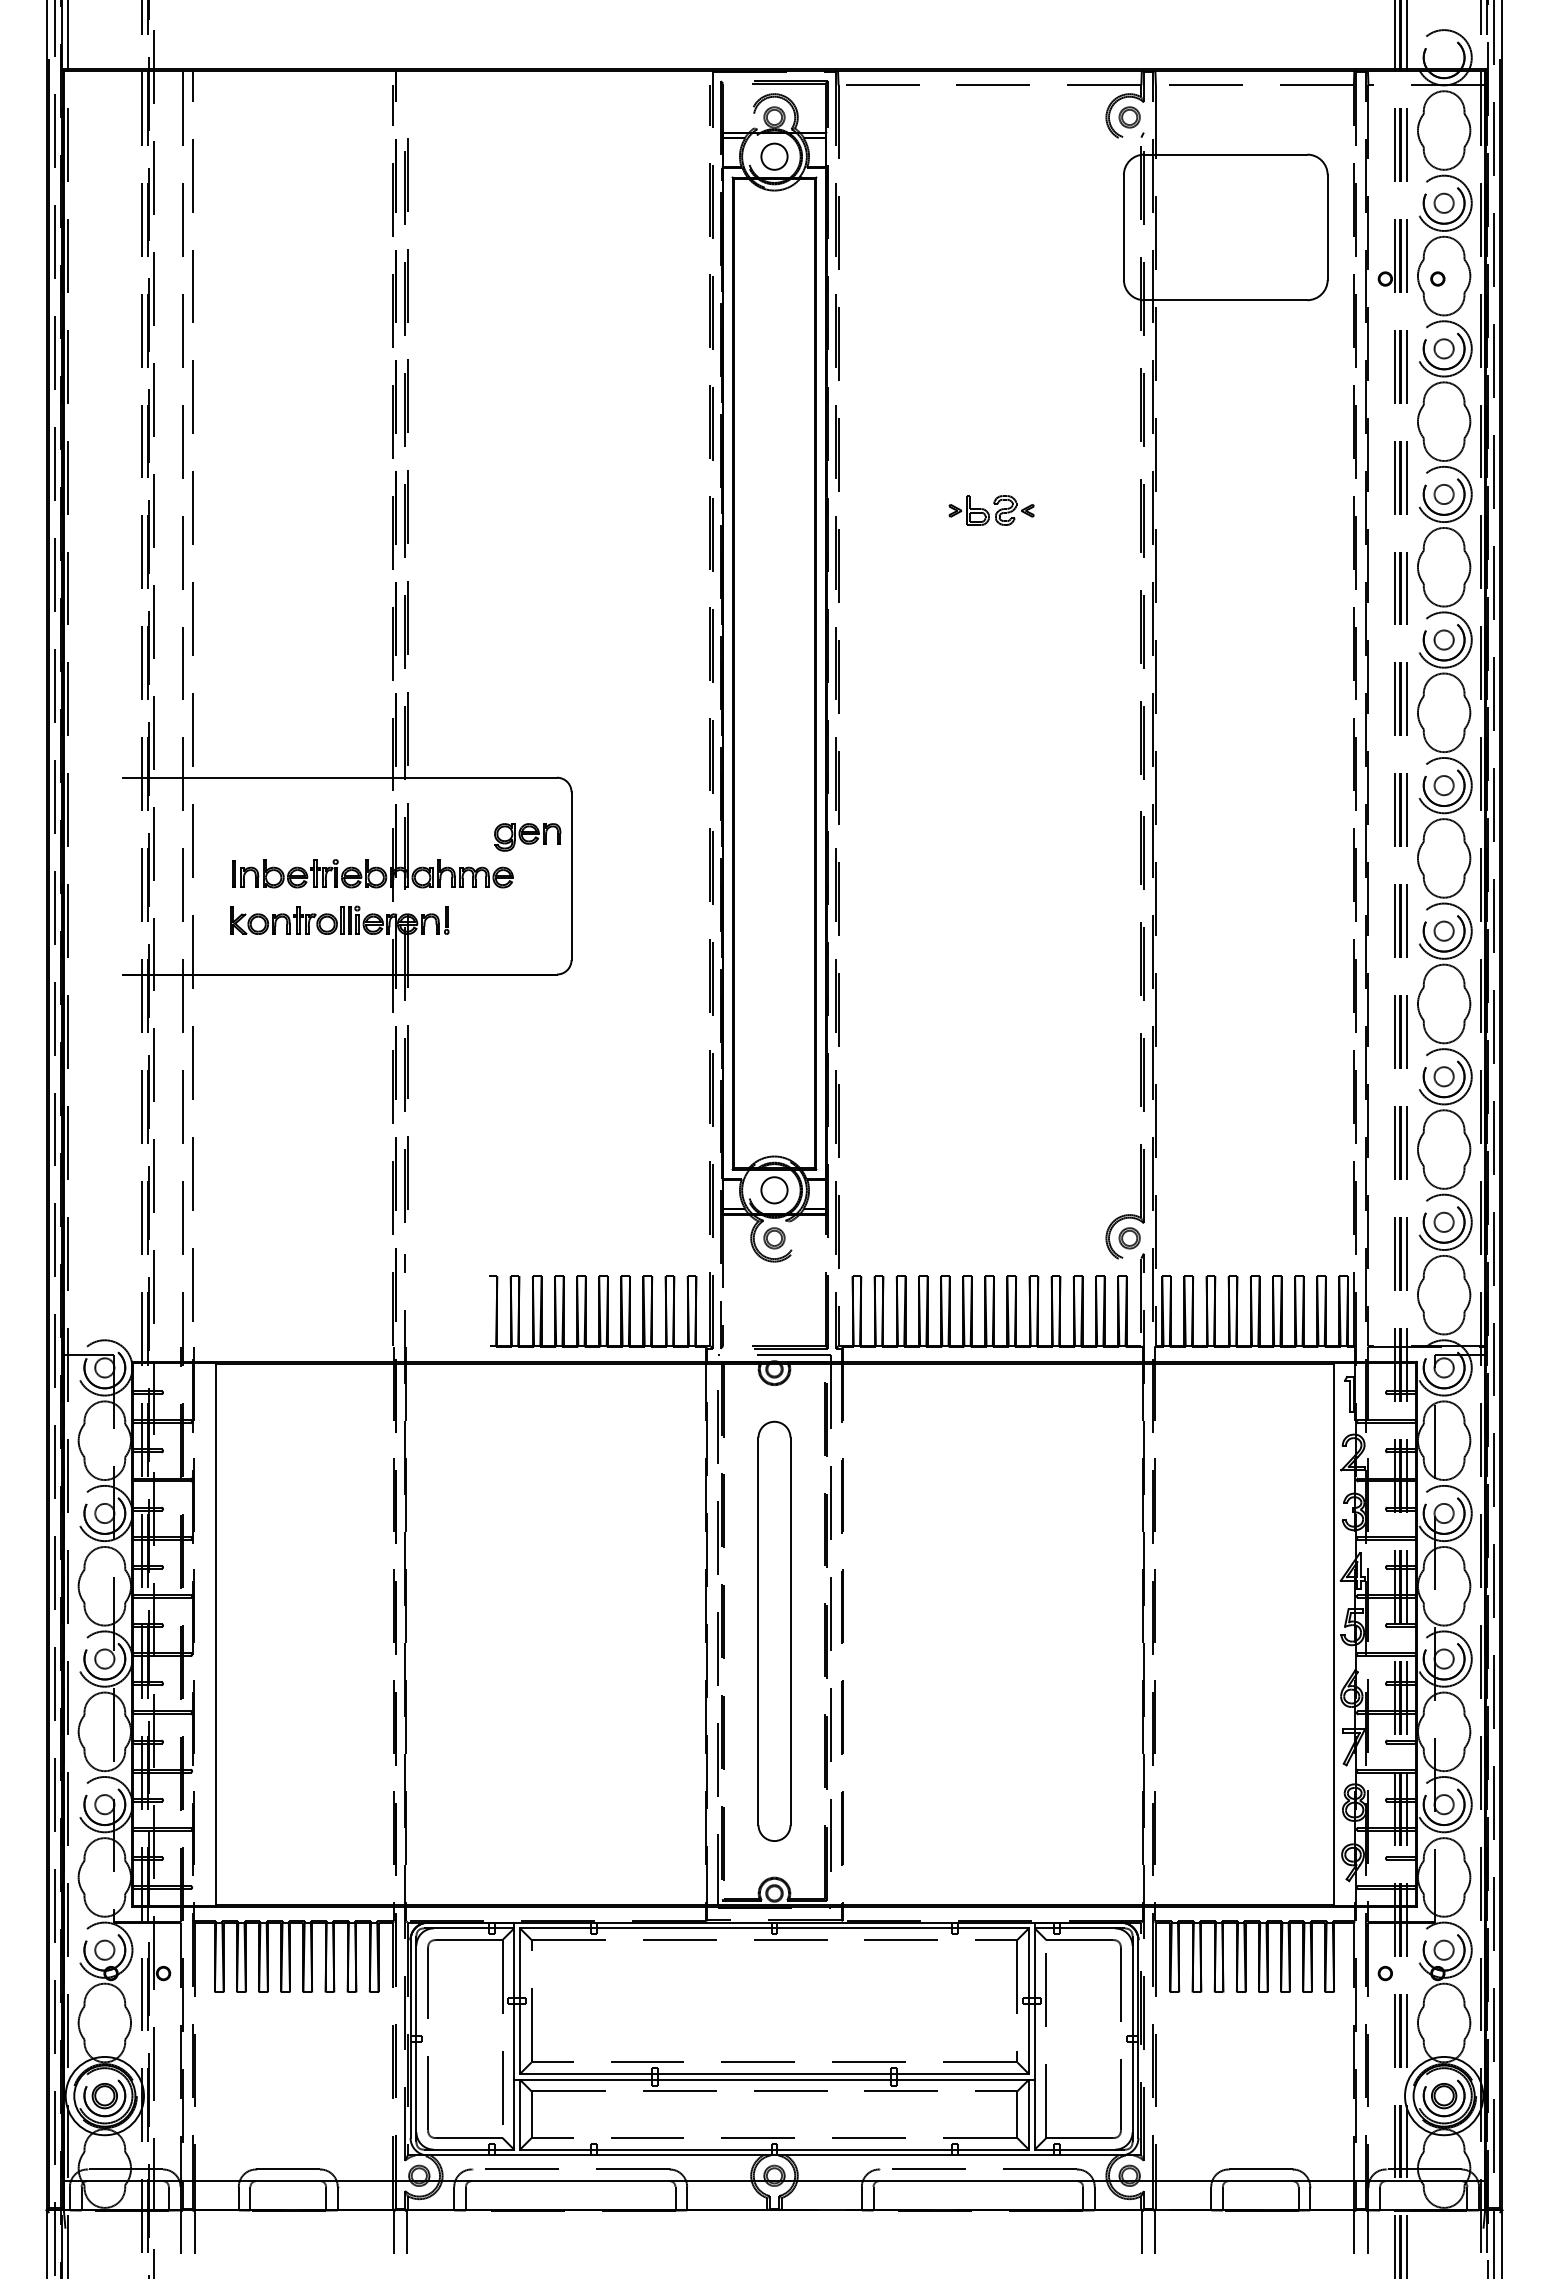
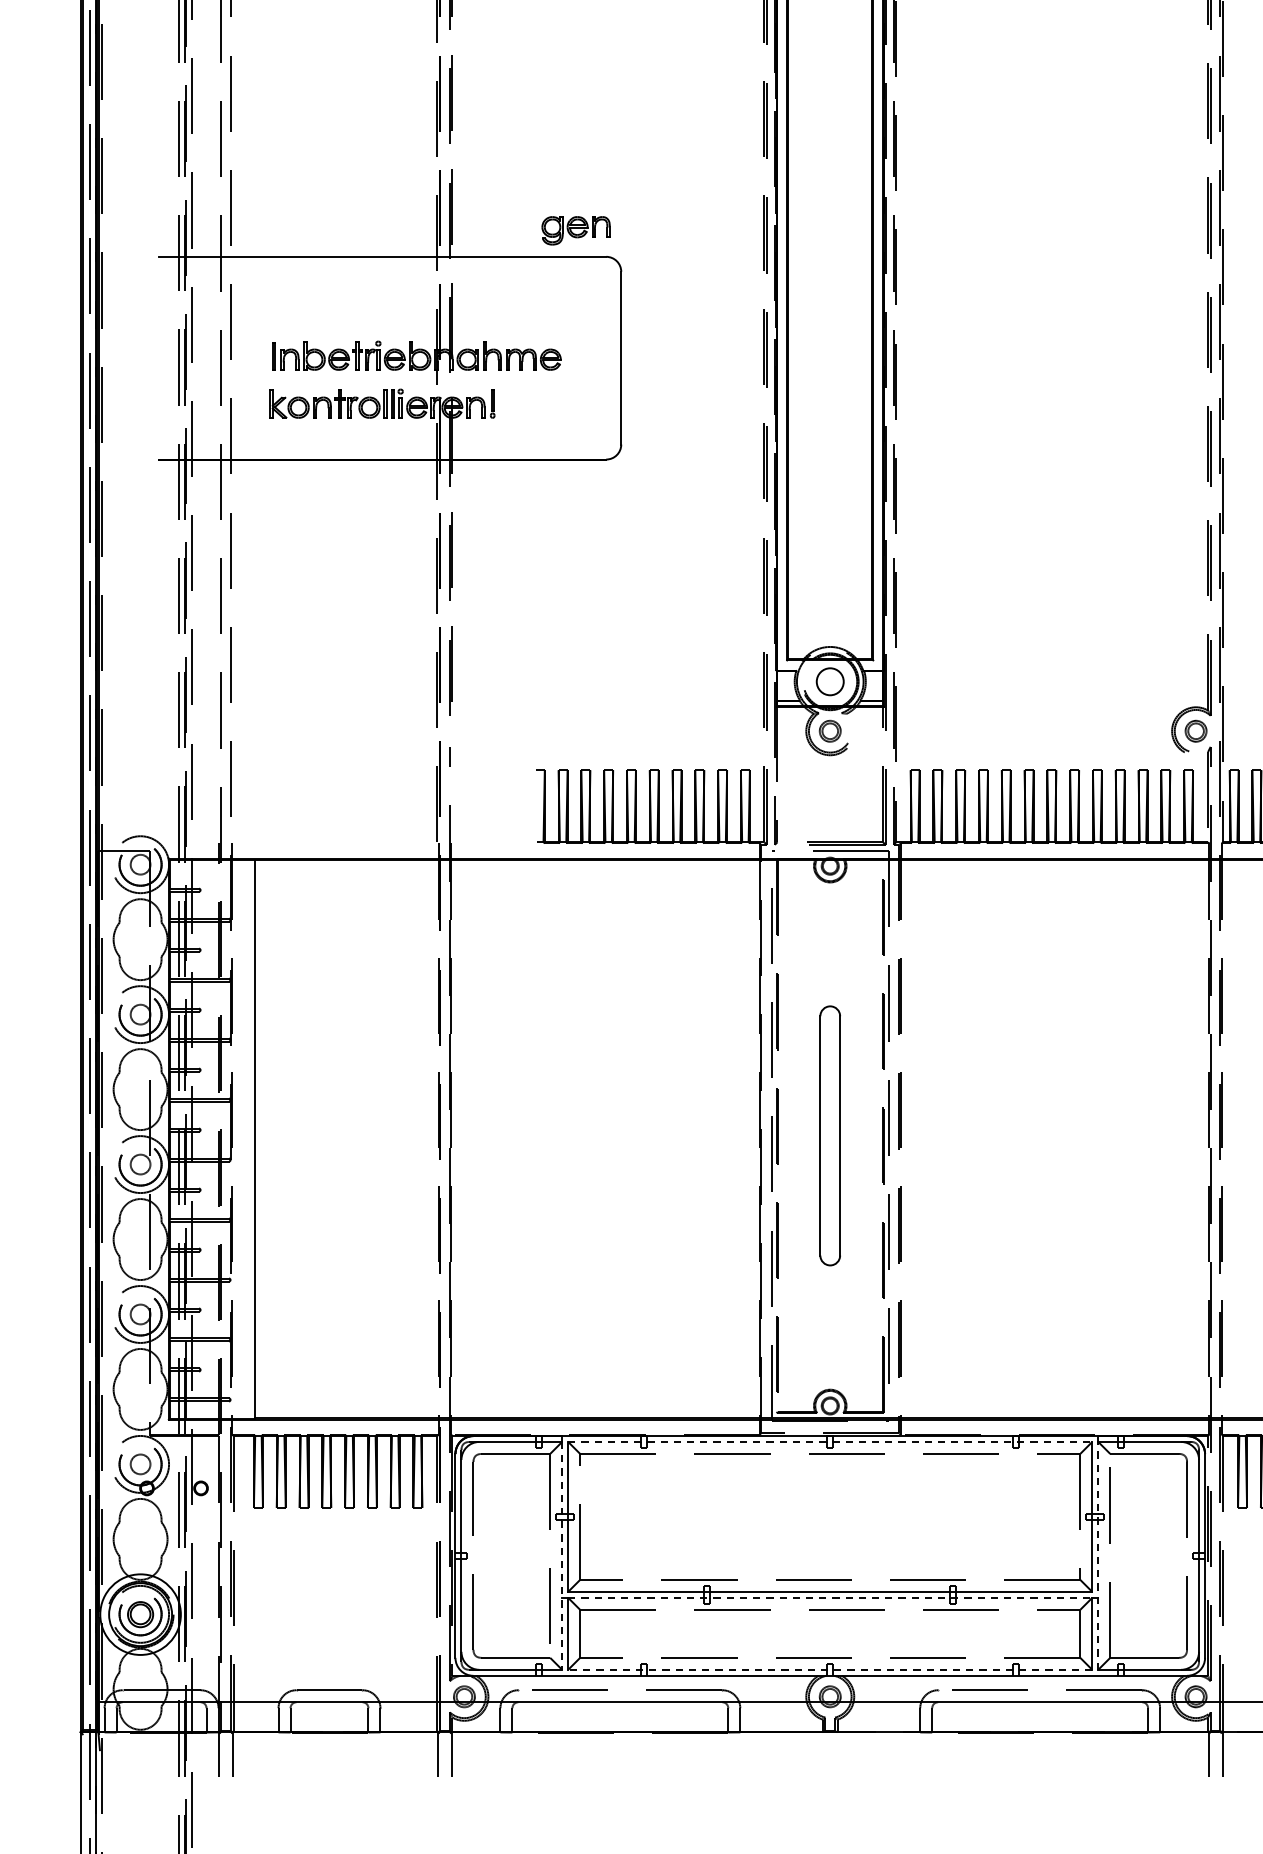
part: (527, 837) -> (575, 230), moved
part: (774, 1630) -> (830, 1135), size x0.6
line: (774, 1928) -> (830, 1442), solid -> dashed
line: (514, 2039) -> (562, 1556), solid -> dashed
line: (1034, 2039) -> (1098, 1556), solid -> dashed
line: (774, 2079) -> (830, 1597), solid -> dashed
line: (773, 2149) -> (829, 1669), solid -> dashed

